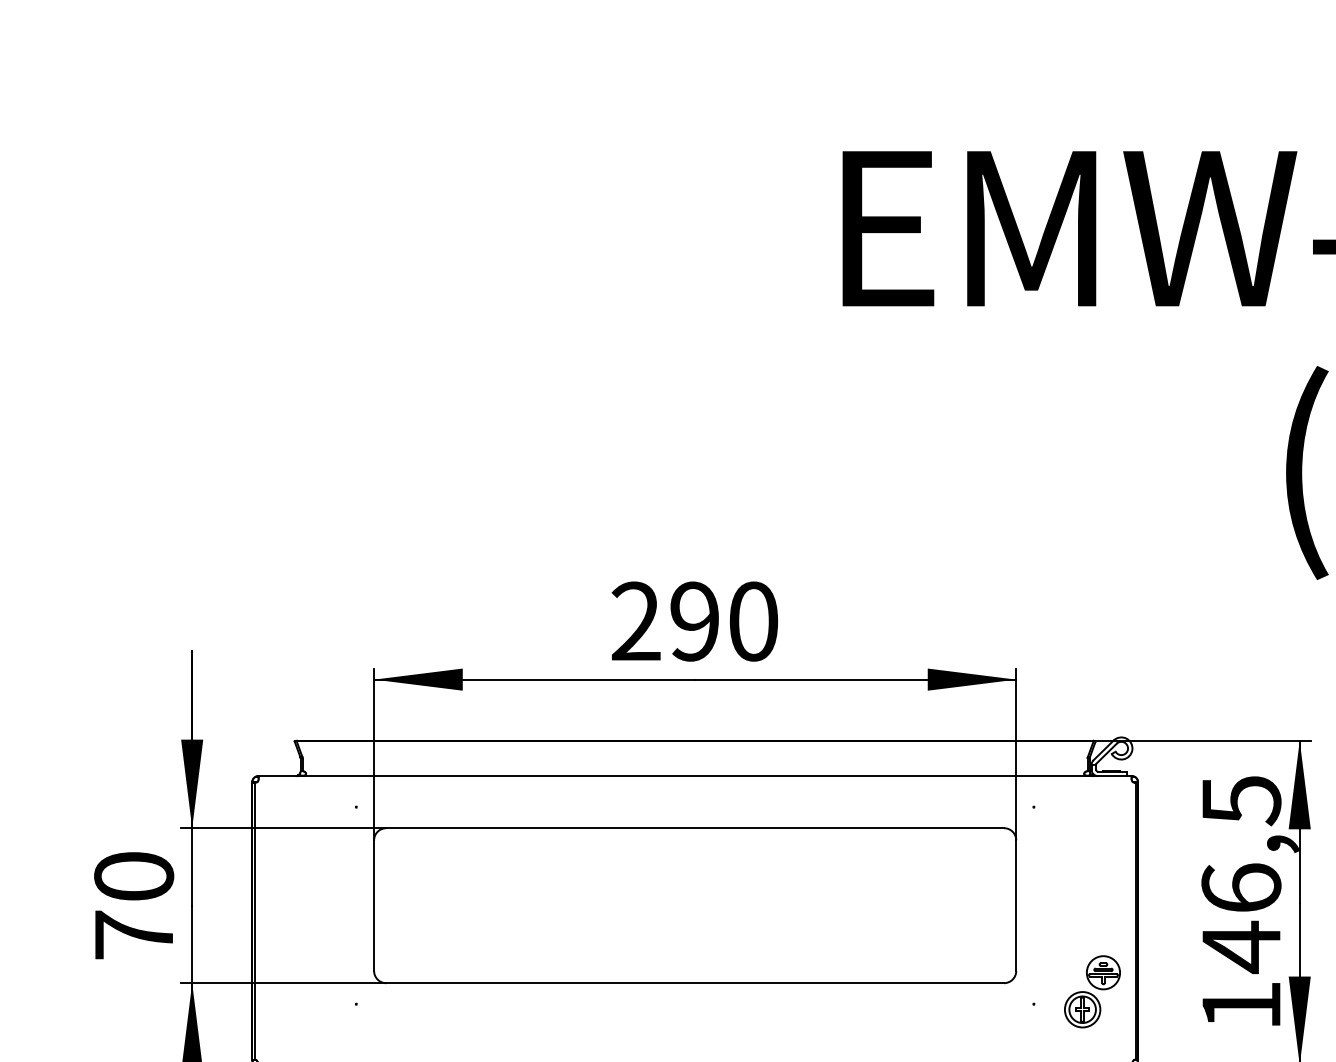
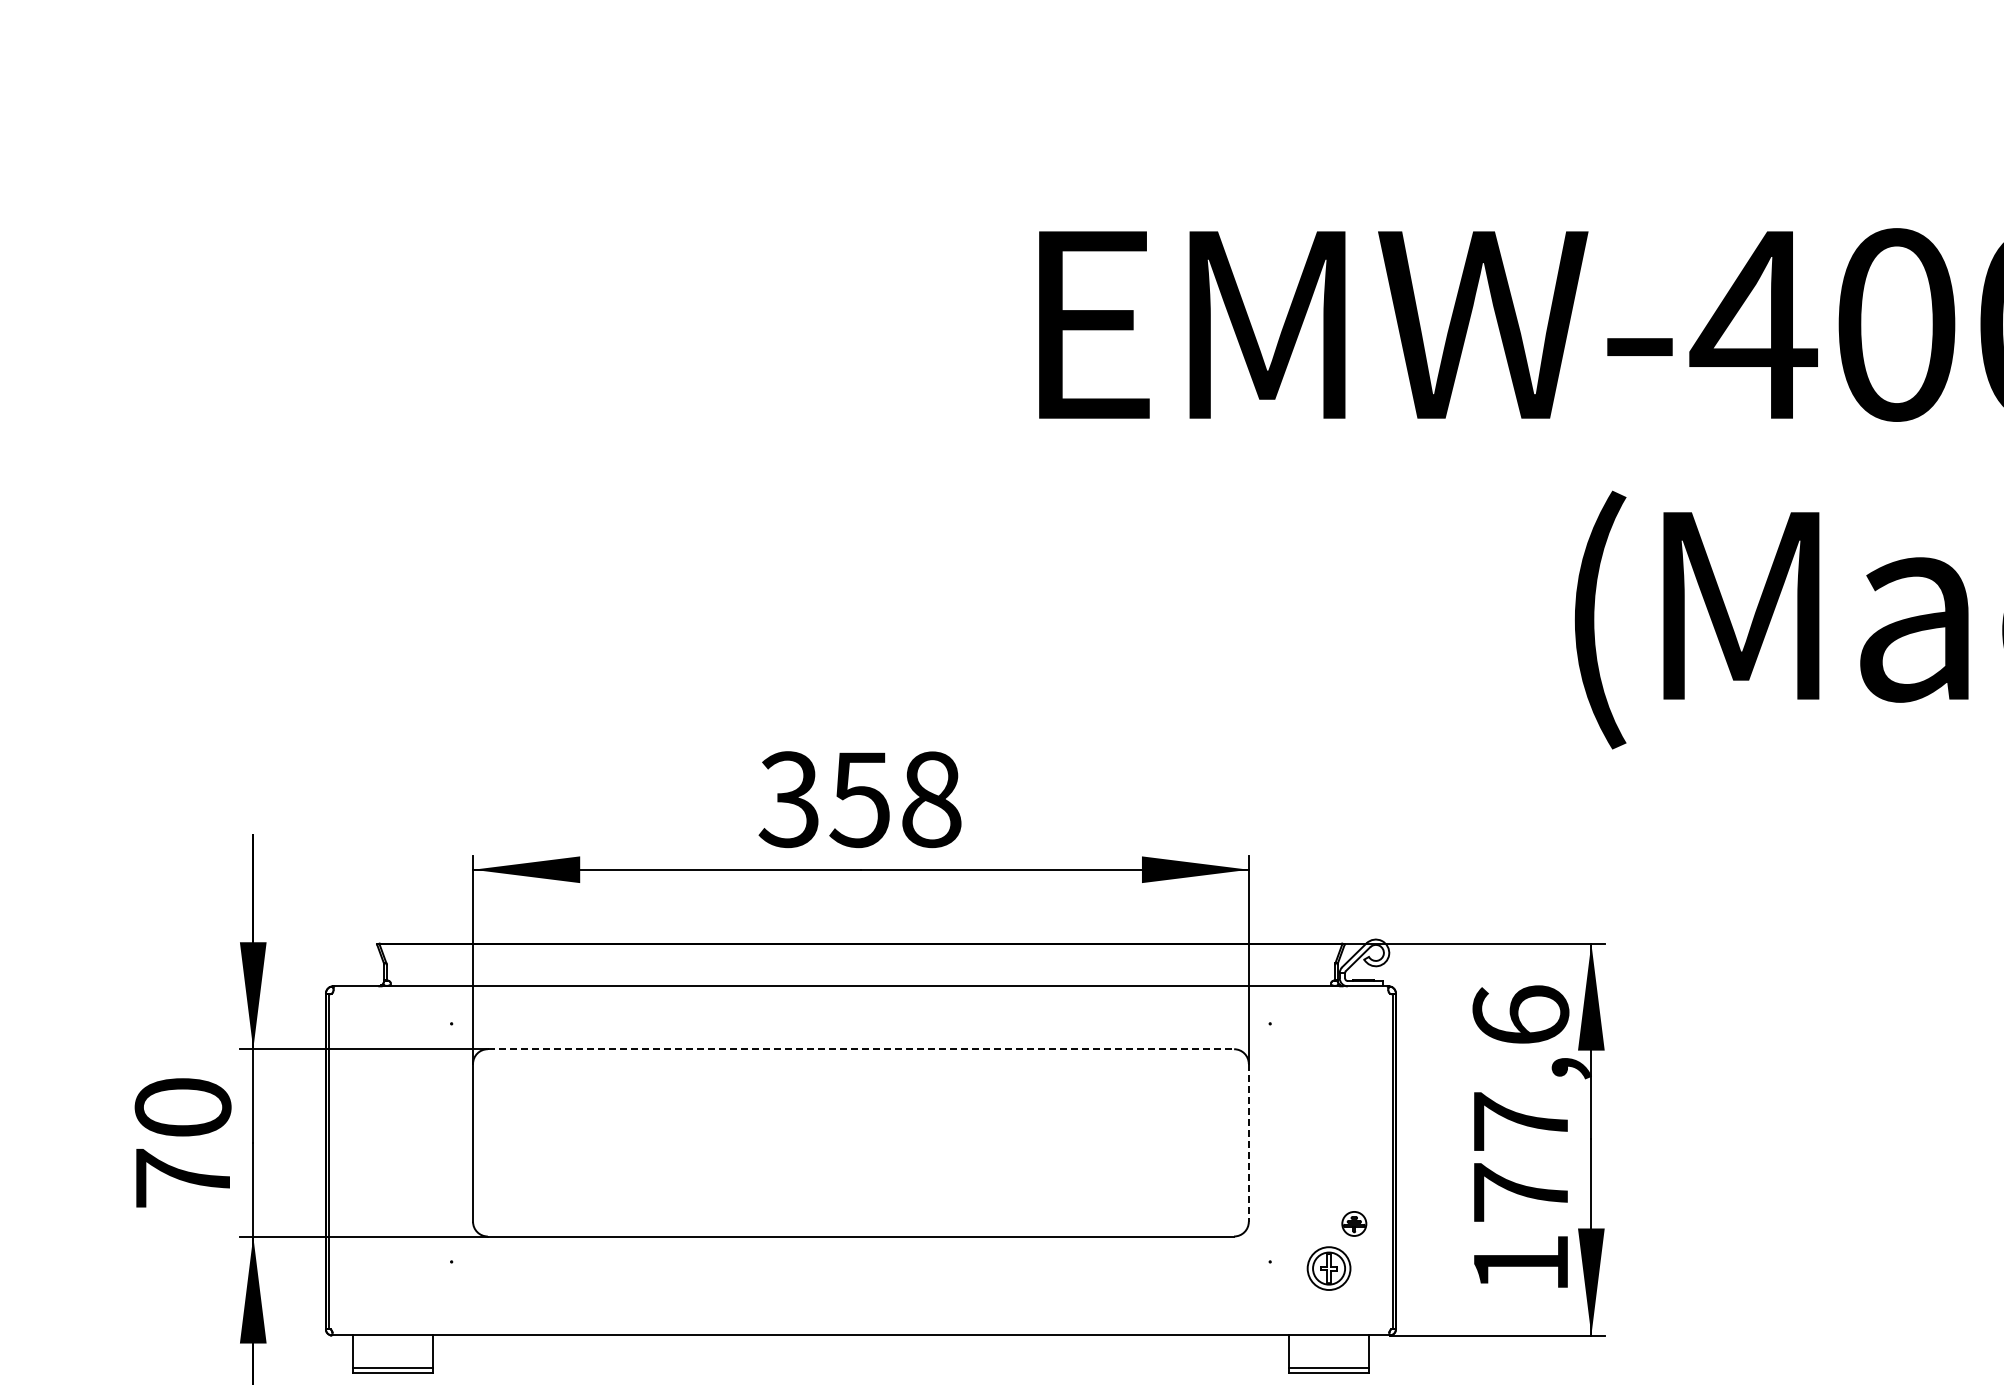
text: (693, 621) -> (859, 799), 290 -> 358
line: (695, 828) -> (861, 1049), solid -> dashed
text: (1241, 874) -> (1520, 1105), 146,5 -> 177,6
line: (1015, 905) -> (1248, 1142), solid -> dashed
part: (1103, 972) -> (1354, 1223), size x0.6

